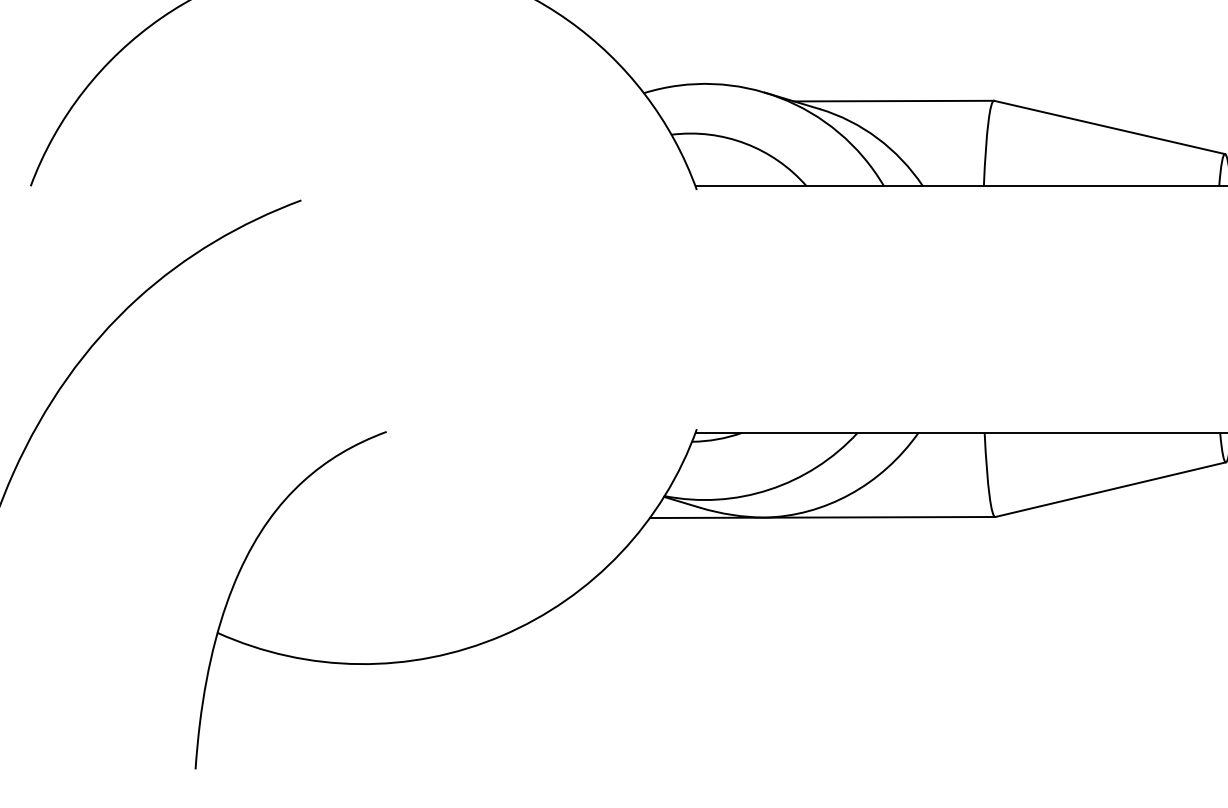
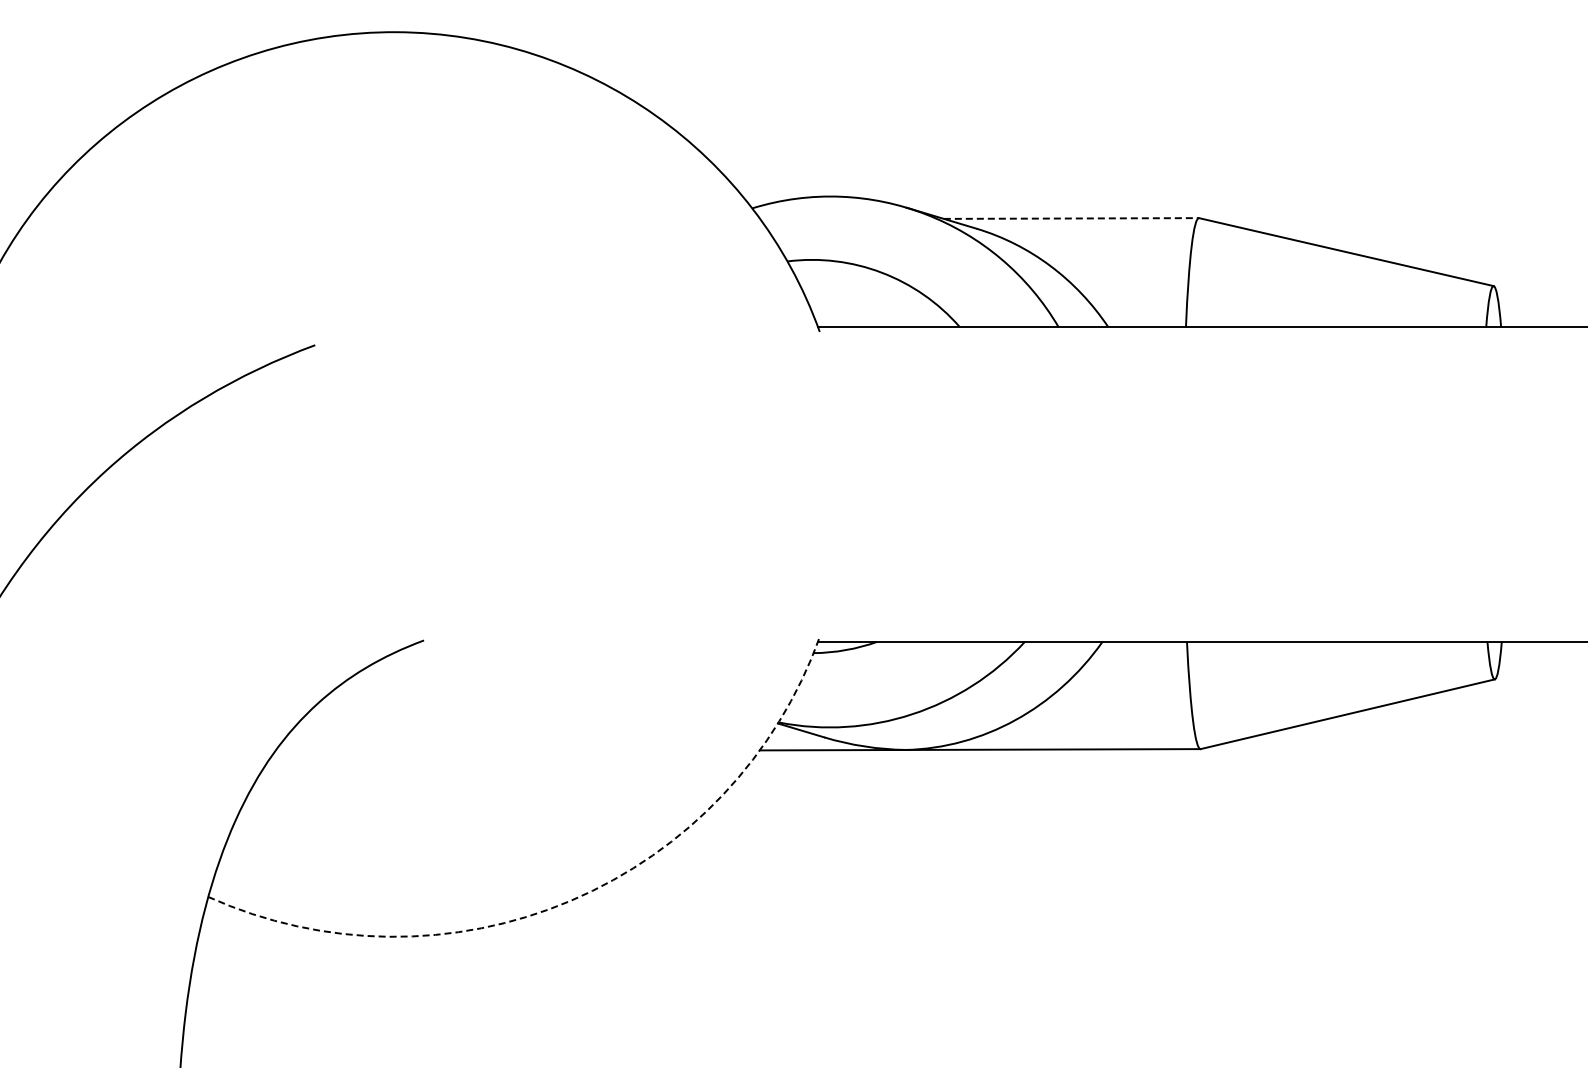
line: (894, 101) -> (1071, 218), solid -> dashed
arc: (501, 635) -> (570, 900), solid -> dashed

